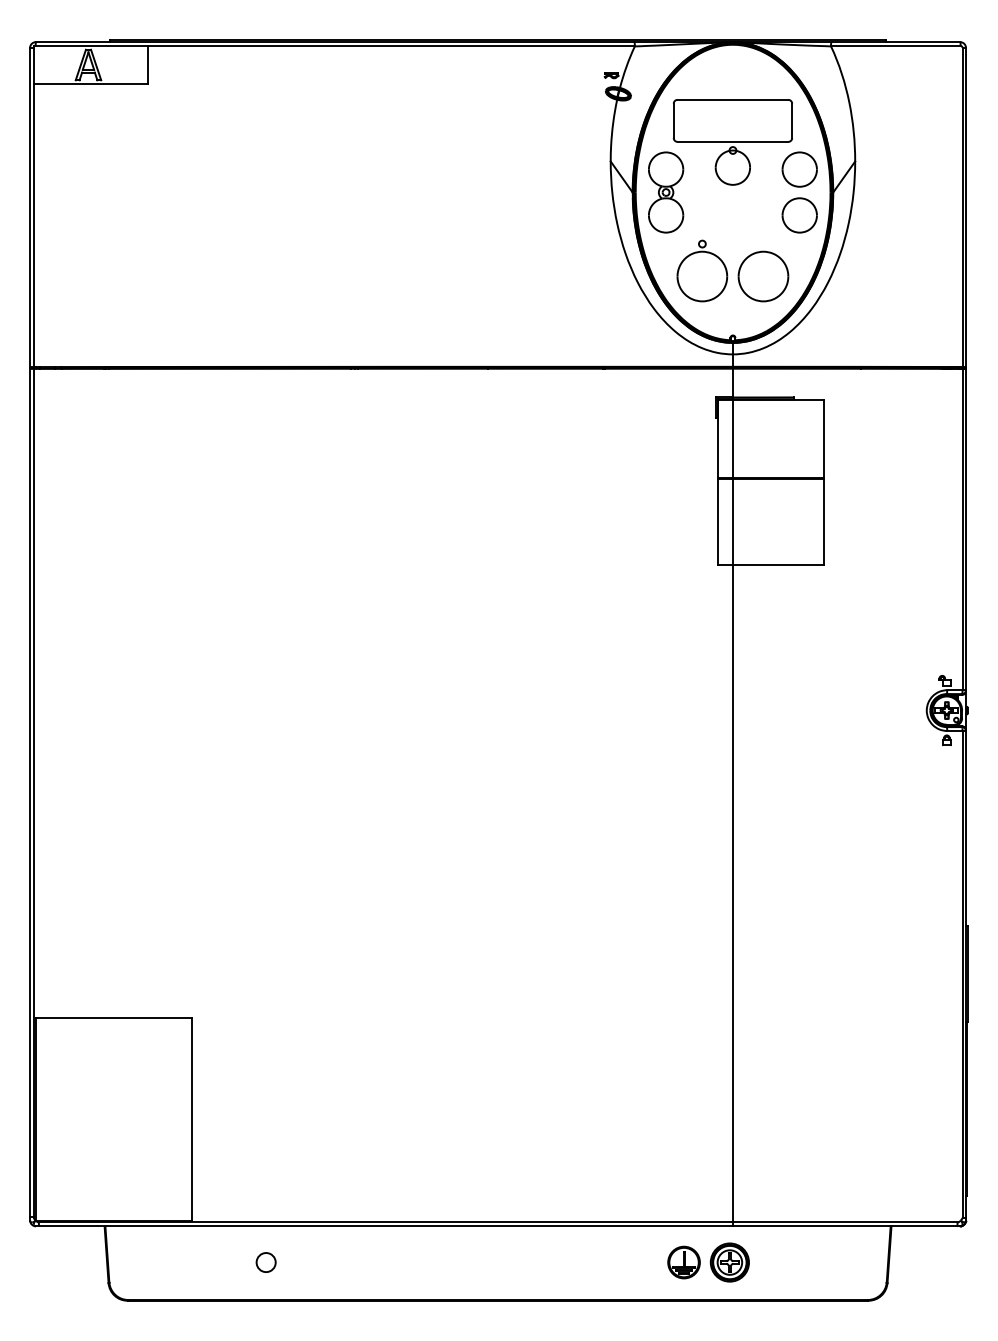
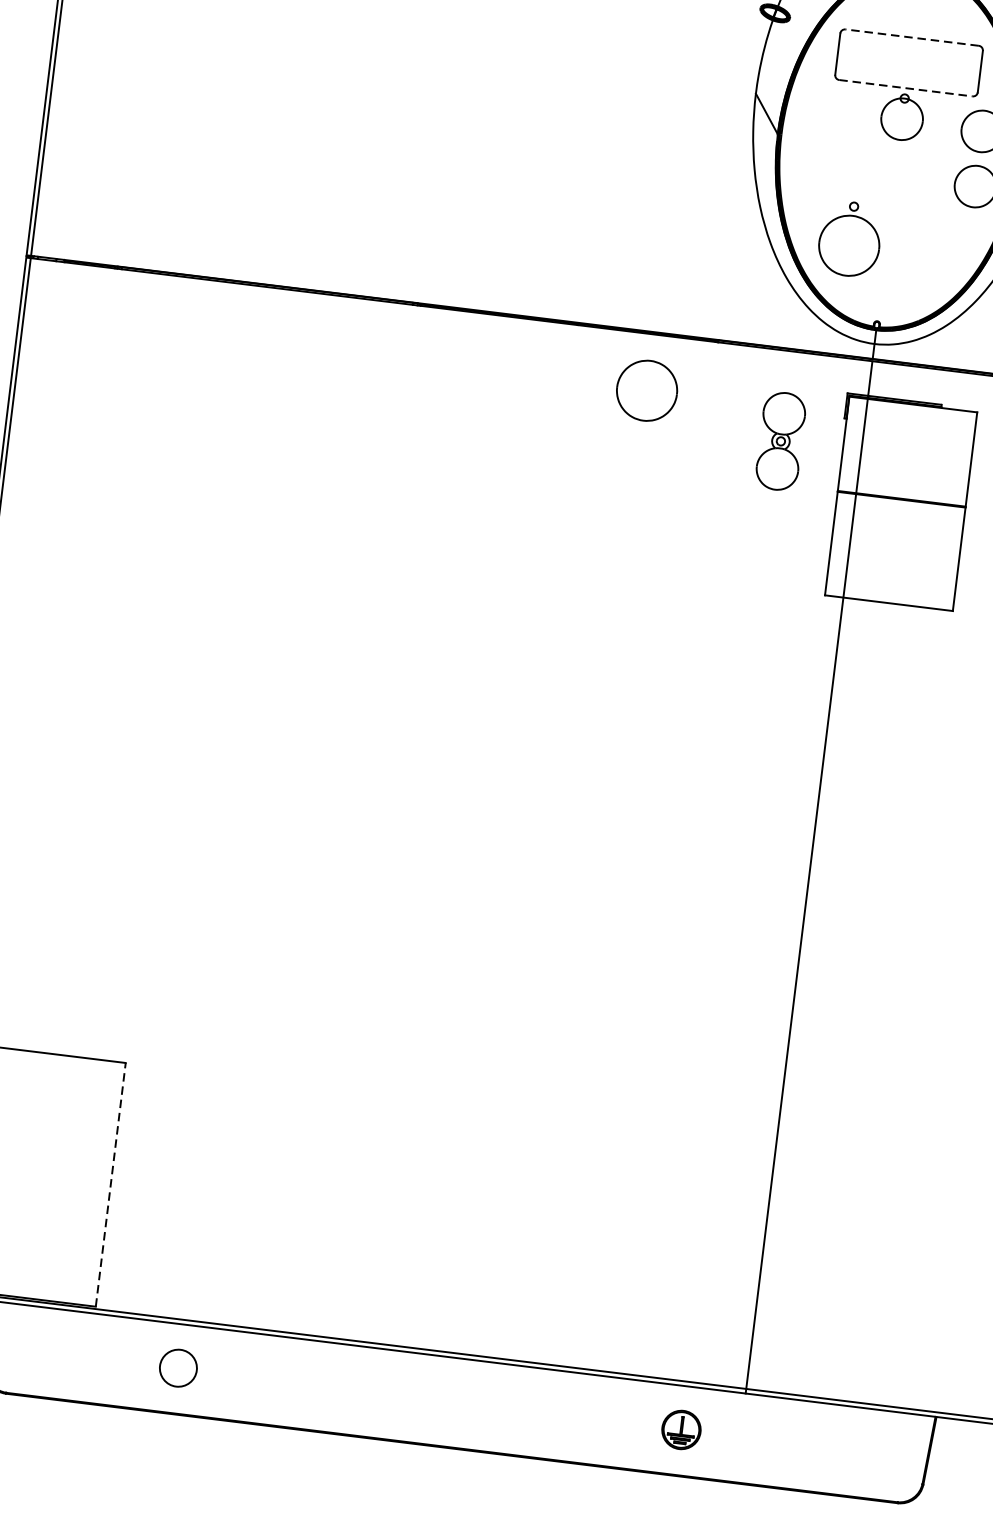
line: (732, 99) -> (911, 37), solid -> dashed
line: (733, 141) -> (906, 87), solid -> dashed
part: (666, 192) -> (781, 441), moved
part: (763, 276) -> (647, 390), moved
line: (192, 1118) -> (111, 1183), solid -> dashed
circle: (265, 1262) -> (177, 1368), size x1.6
part: (729, 1262) -> (736, 1436), removed

